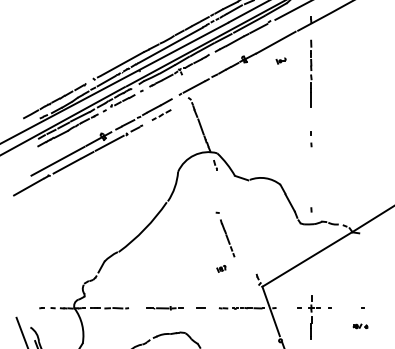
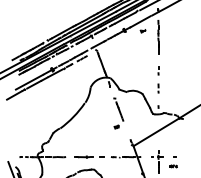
part: (311, 173) -> (158, 88), added
part: (224, 242) -> (118, 113), moved
part: (360, 318) -> (173, 162), moved

